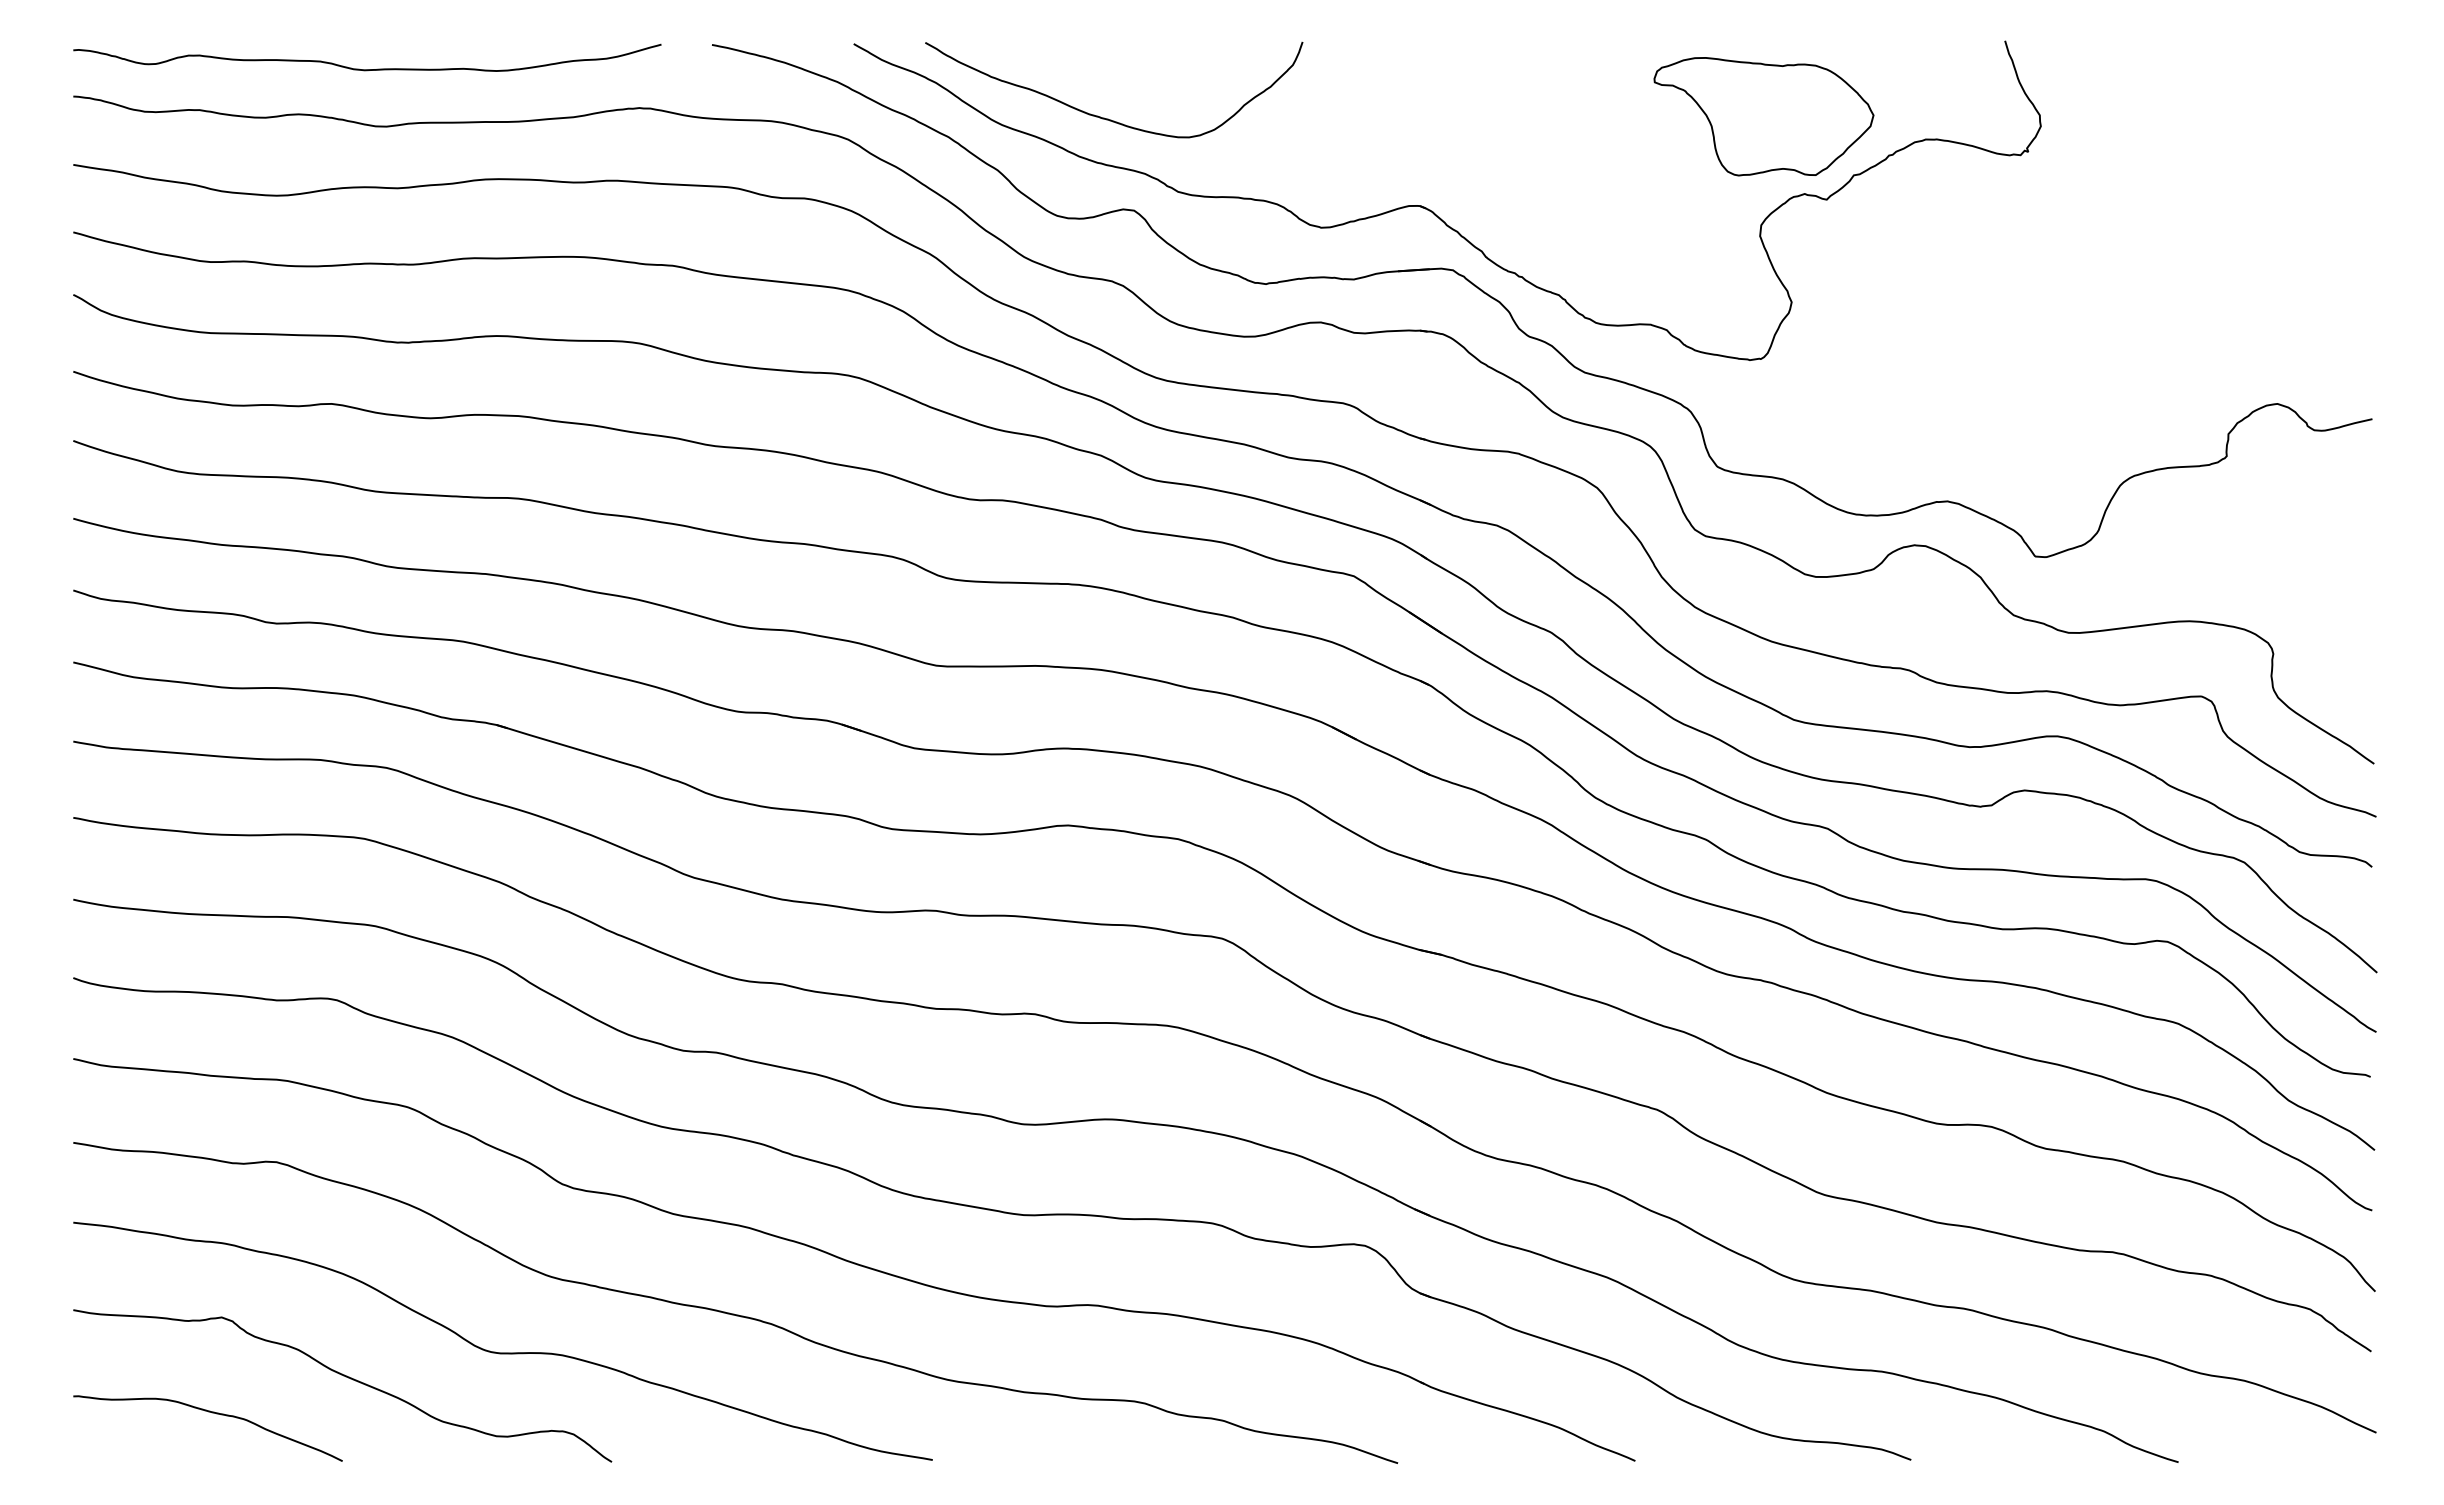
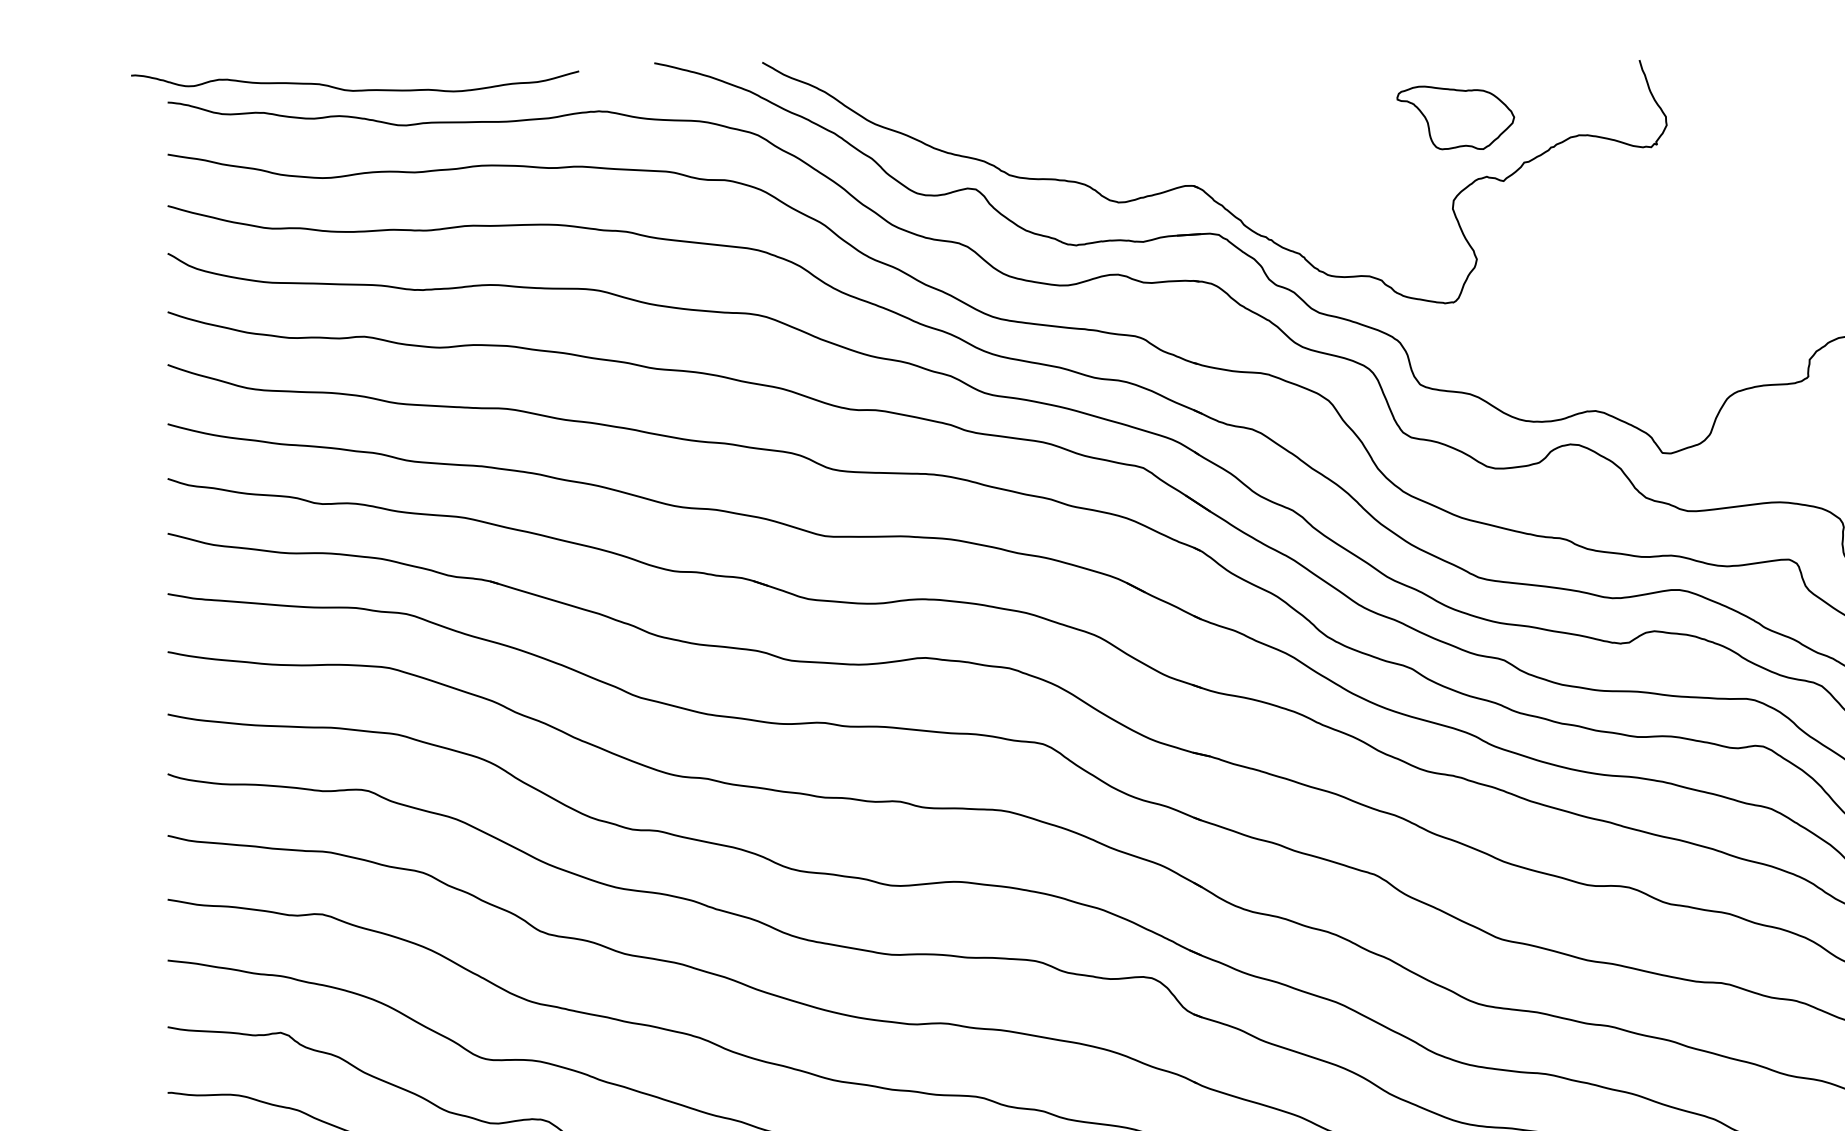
curve: (367, 69) -> (355, 90), moved
part: (1763, 116) -> (1455, 117), size x0.7
curve: (1108, 118) -> (956, 119), removed

